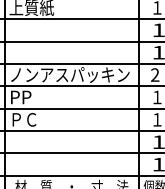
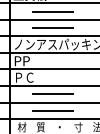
line: (62, 30) -> (52, 11), added
line: (62, 52) -> (52, 27), added
line: (62, 142) -> (52, 94), added
line: (62, 164) -> (52, 110), added

